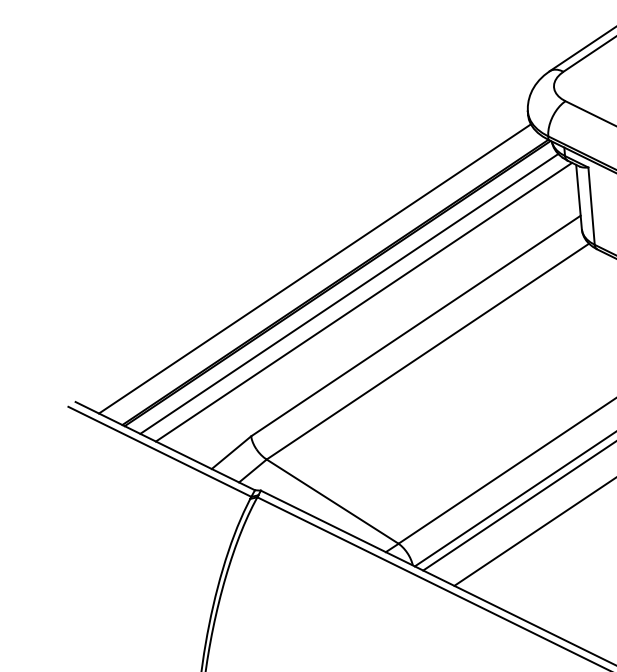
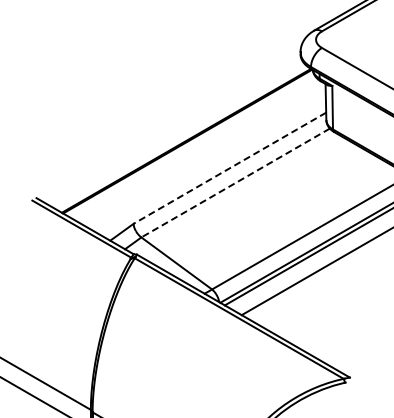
line: (314, 268) -> (175, 132), removed
line: (348, 293) -> (193, 147), removed
line: (363, 301) -> (201, 152), removed
line: (415, 326) -> (229, 168), solid -> dashed
line: (427, 352) -> (235, 183), solid -> dashed

